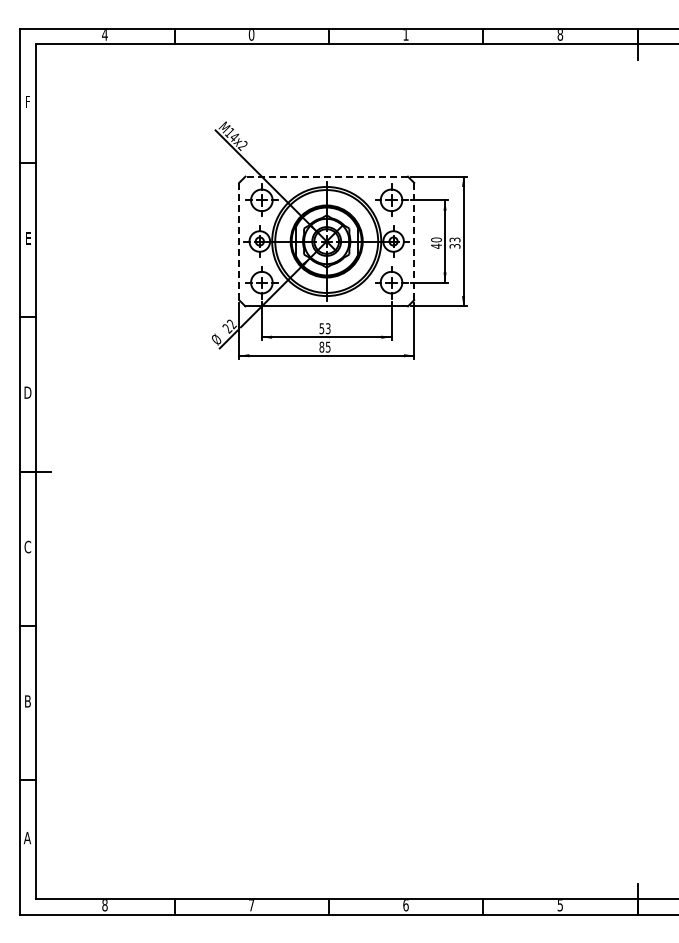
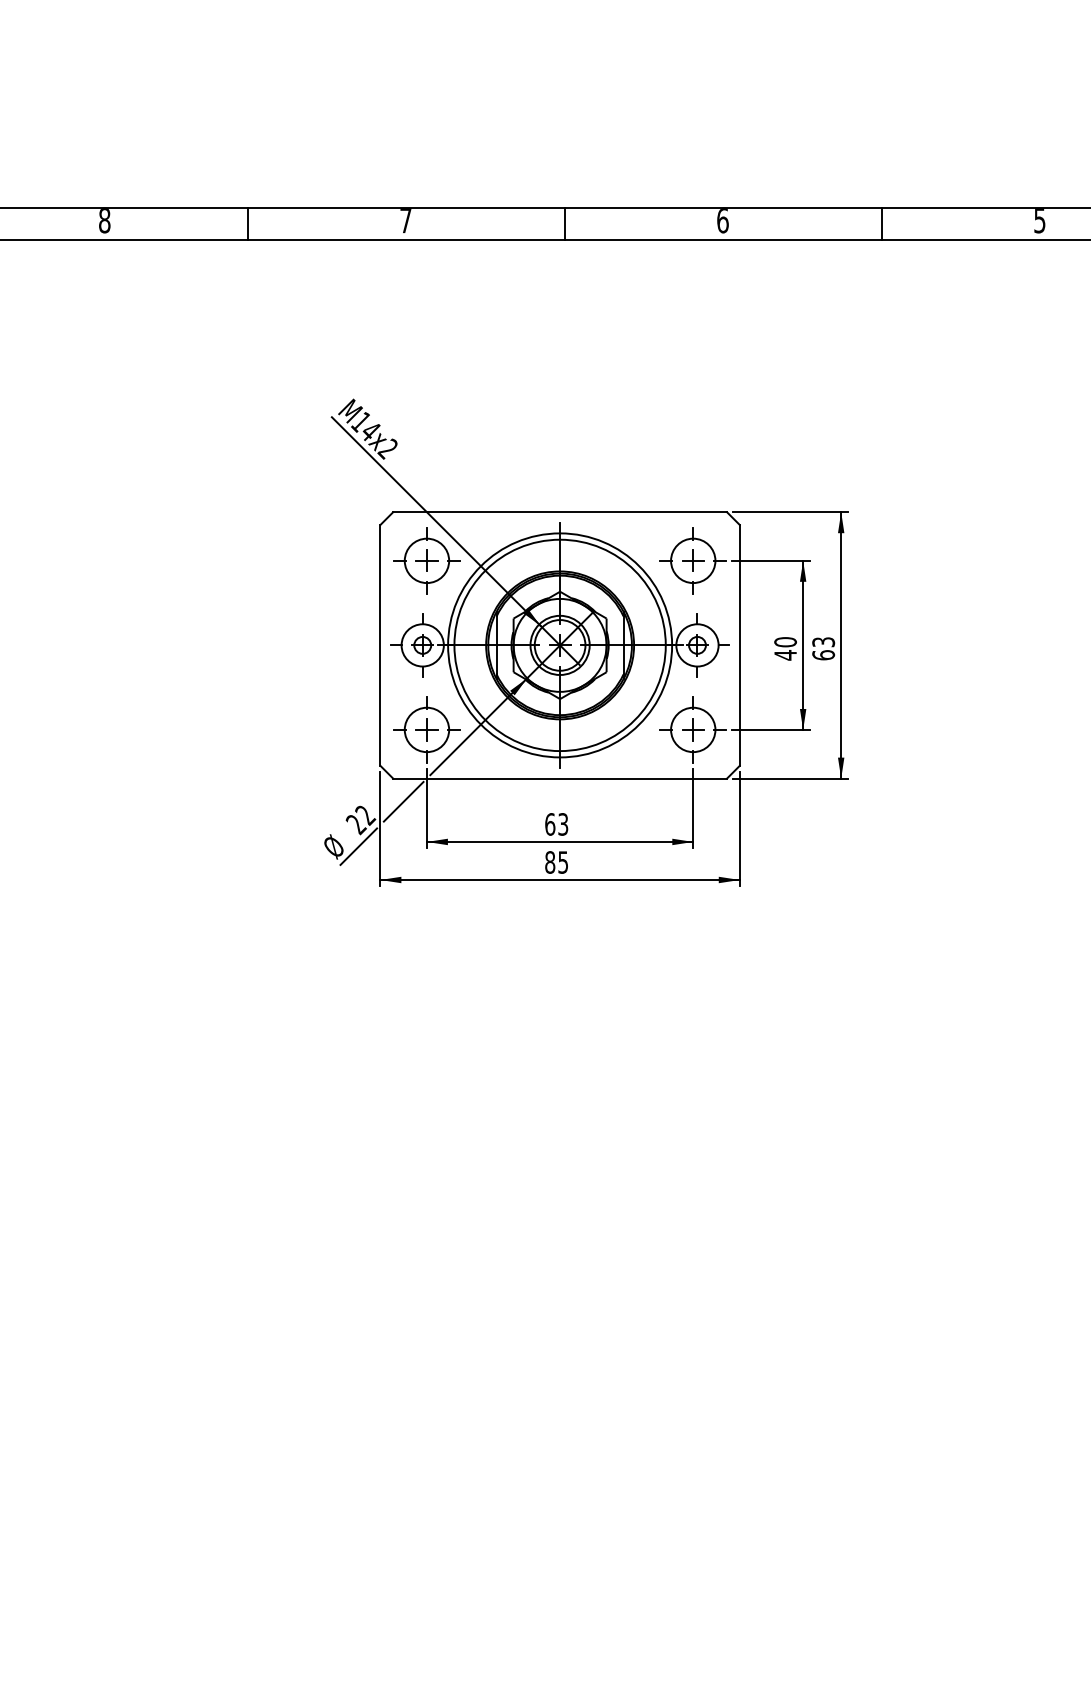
text: (104, 35) -> (103, 222), 4 -> 8
text: (251, 35) -> (405, 222), 0 -> 7
text: (405, 35) -> (721, 222), 1 -> 6
text: (560, 35) -> (1040, 222), 8 -> 5
line: (326, 176) -> (559, 511), dashed -> solid
line: (239, 241) -> (380, 645), dashed -> solid
line: (414, 241) -> (740, 645), dashed -> solid
text: (454, 245) -> (822, 653), 33 -> 63
text: (321, 328) -> (549, 824), 53 -> 63

